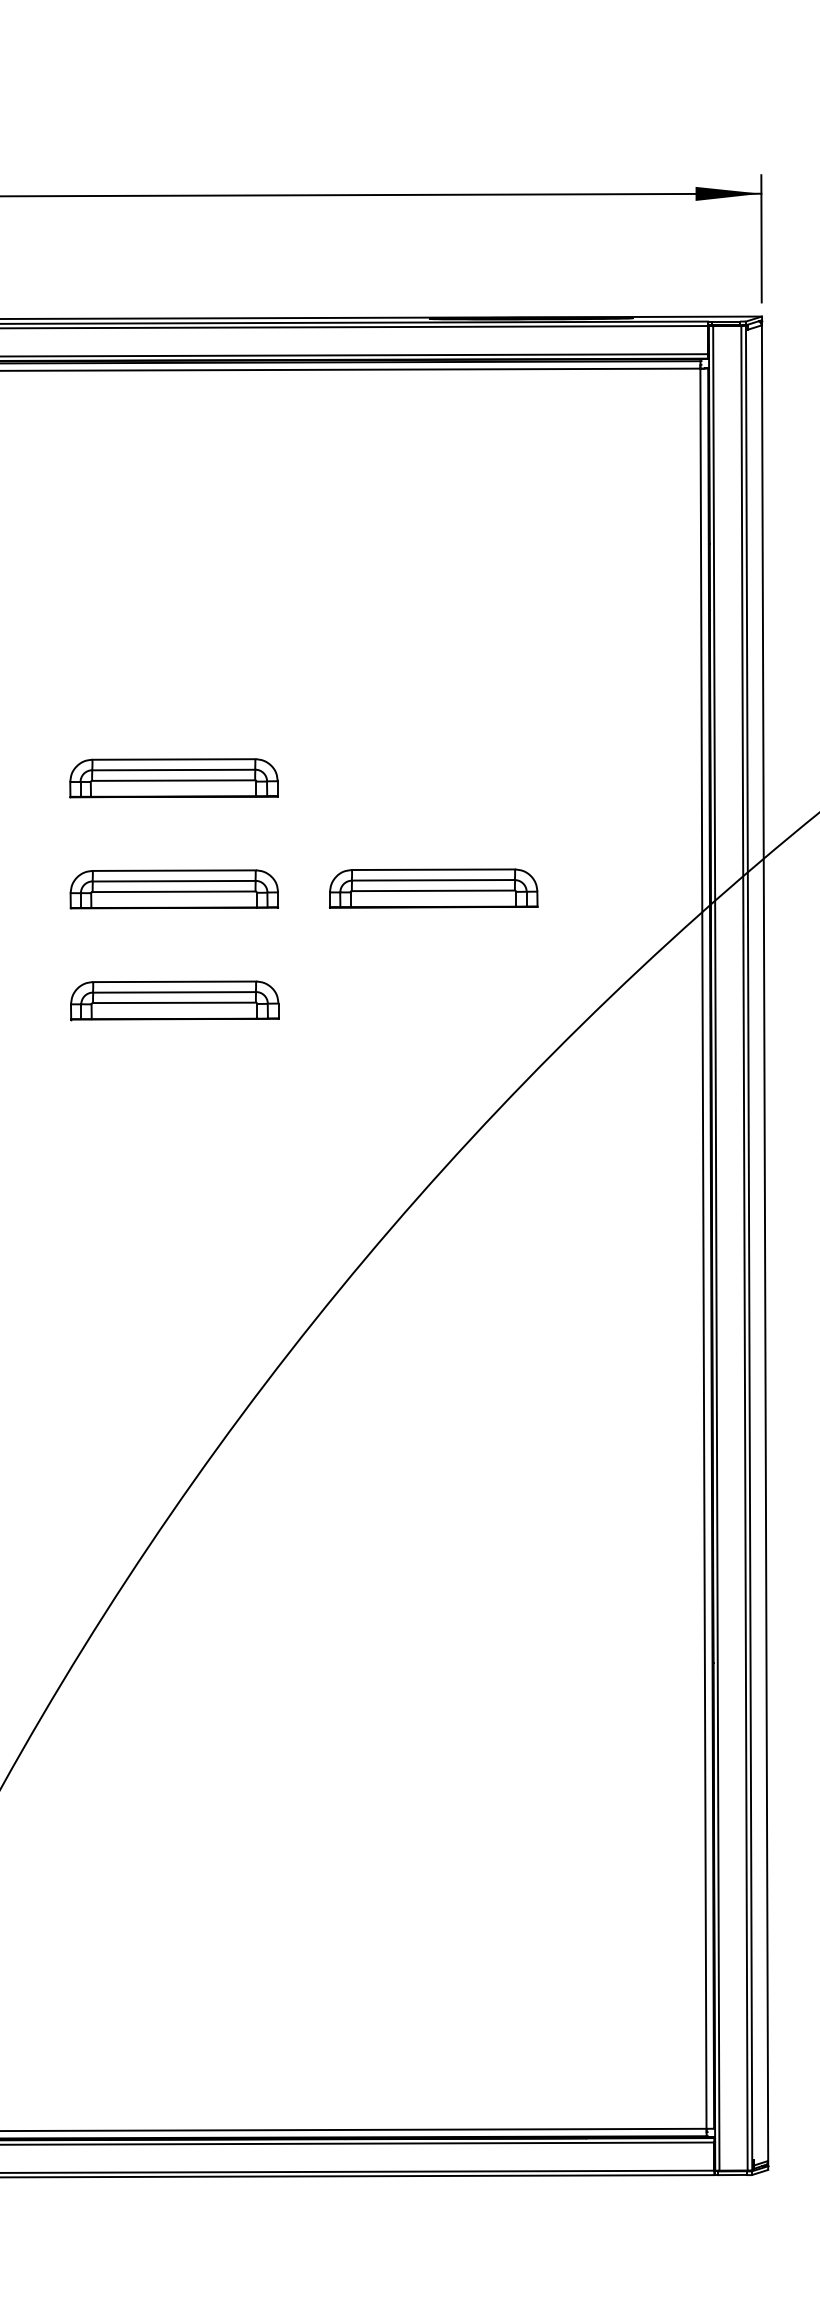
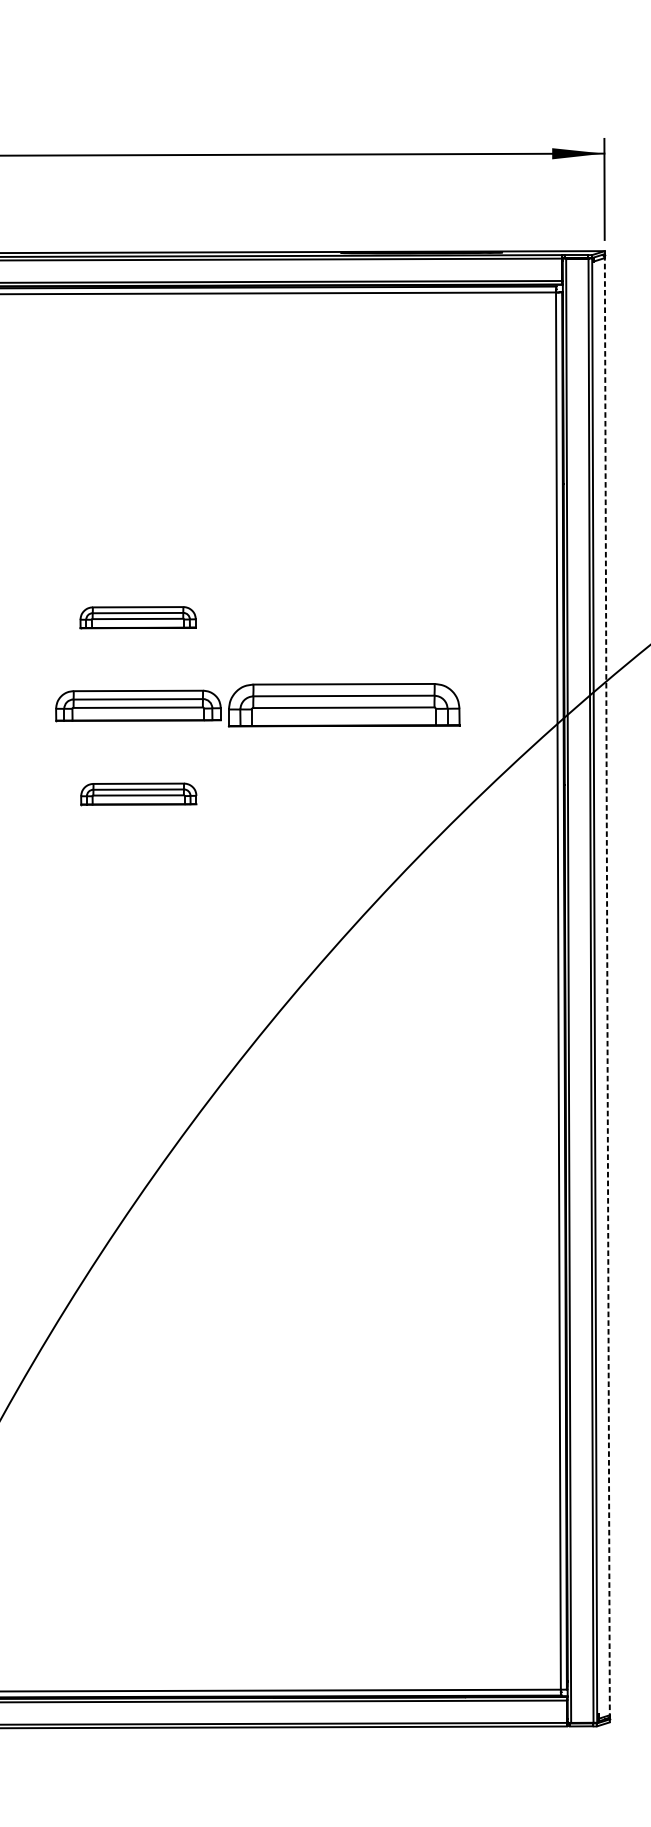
part: (173, 778) -> (137, 617), size x0.7
part: (433, 888) -> (344, 705), size x1.4
part: (174, 1000) -> (138, 794), size x0.7
line: (765, 1242) -> (607, 986), solid -> dashed

